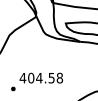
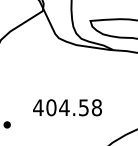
text: (40, 77) -> (66, 106), moved

